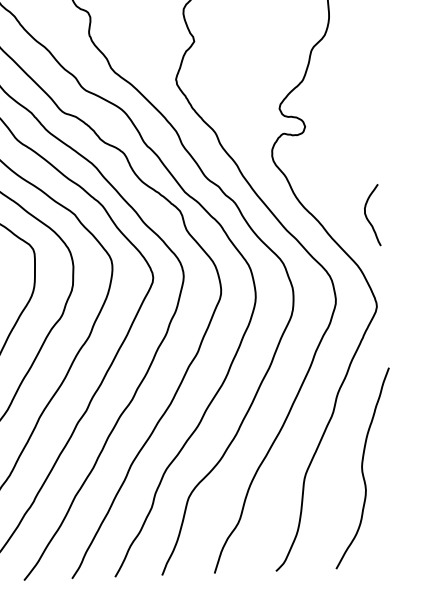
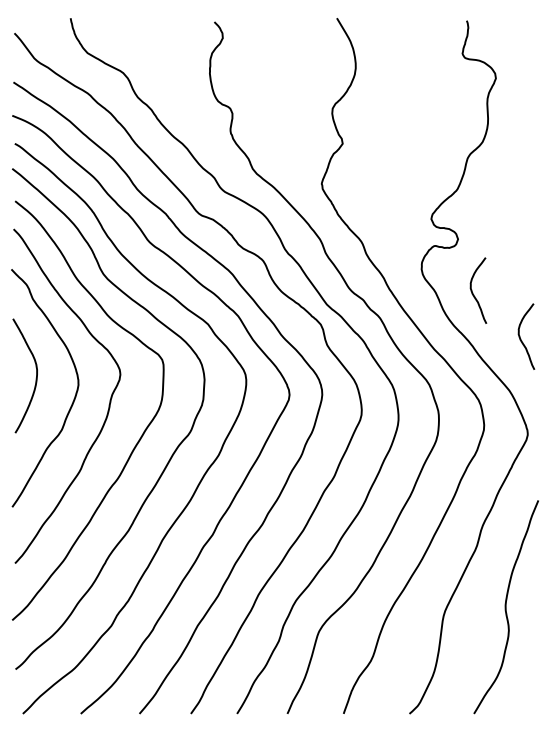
curve: (321, 175) -> (473, 292), added

